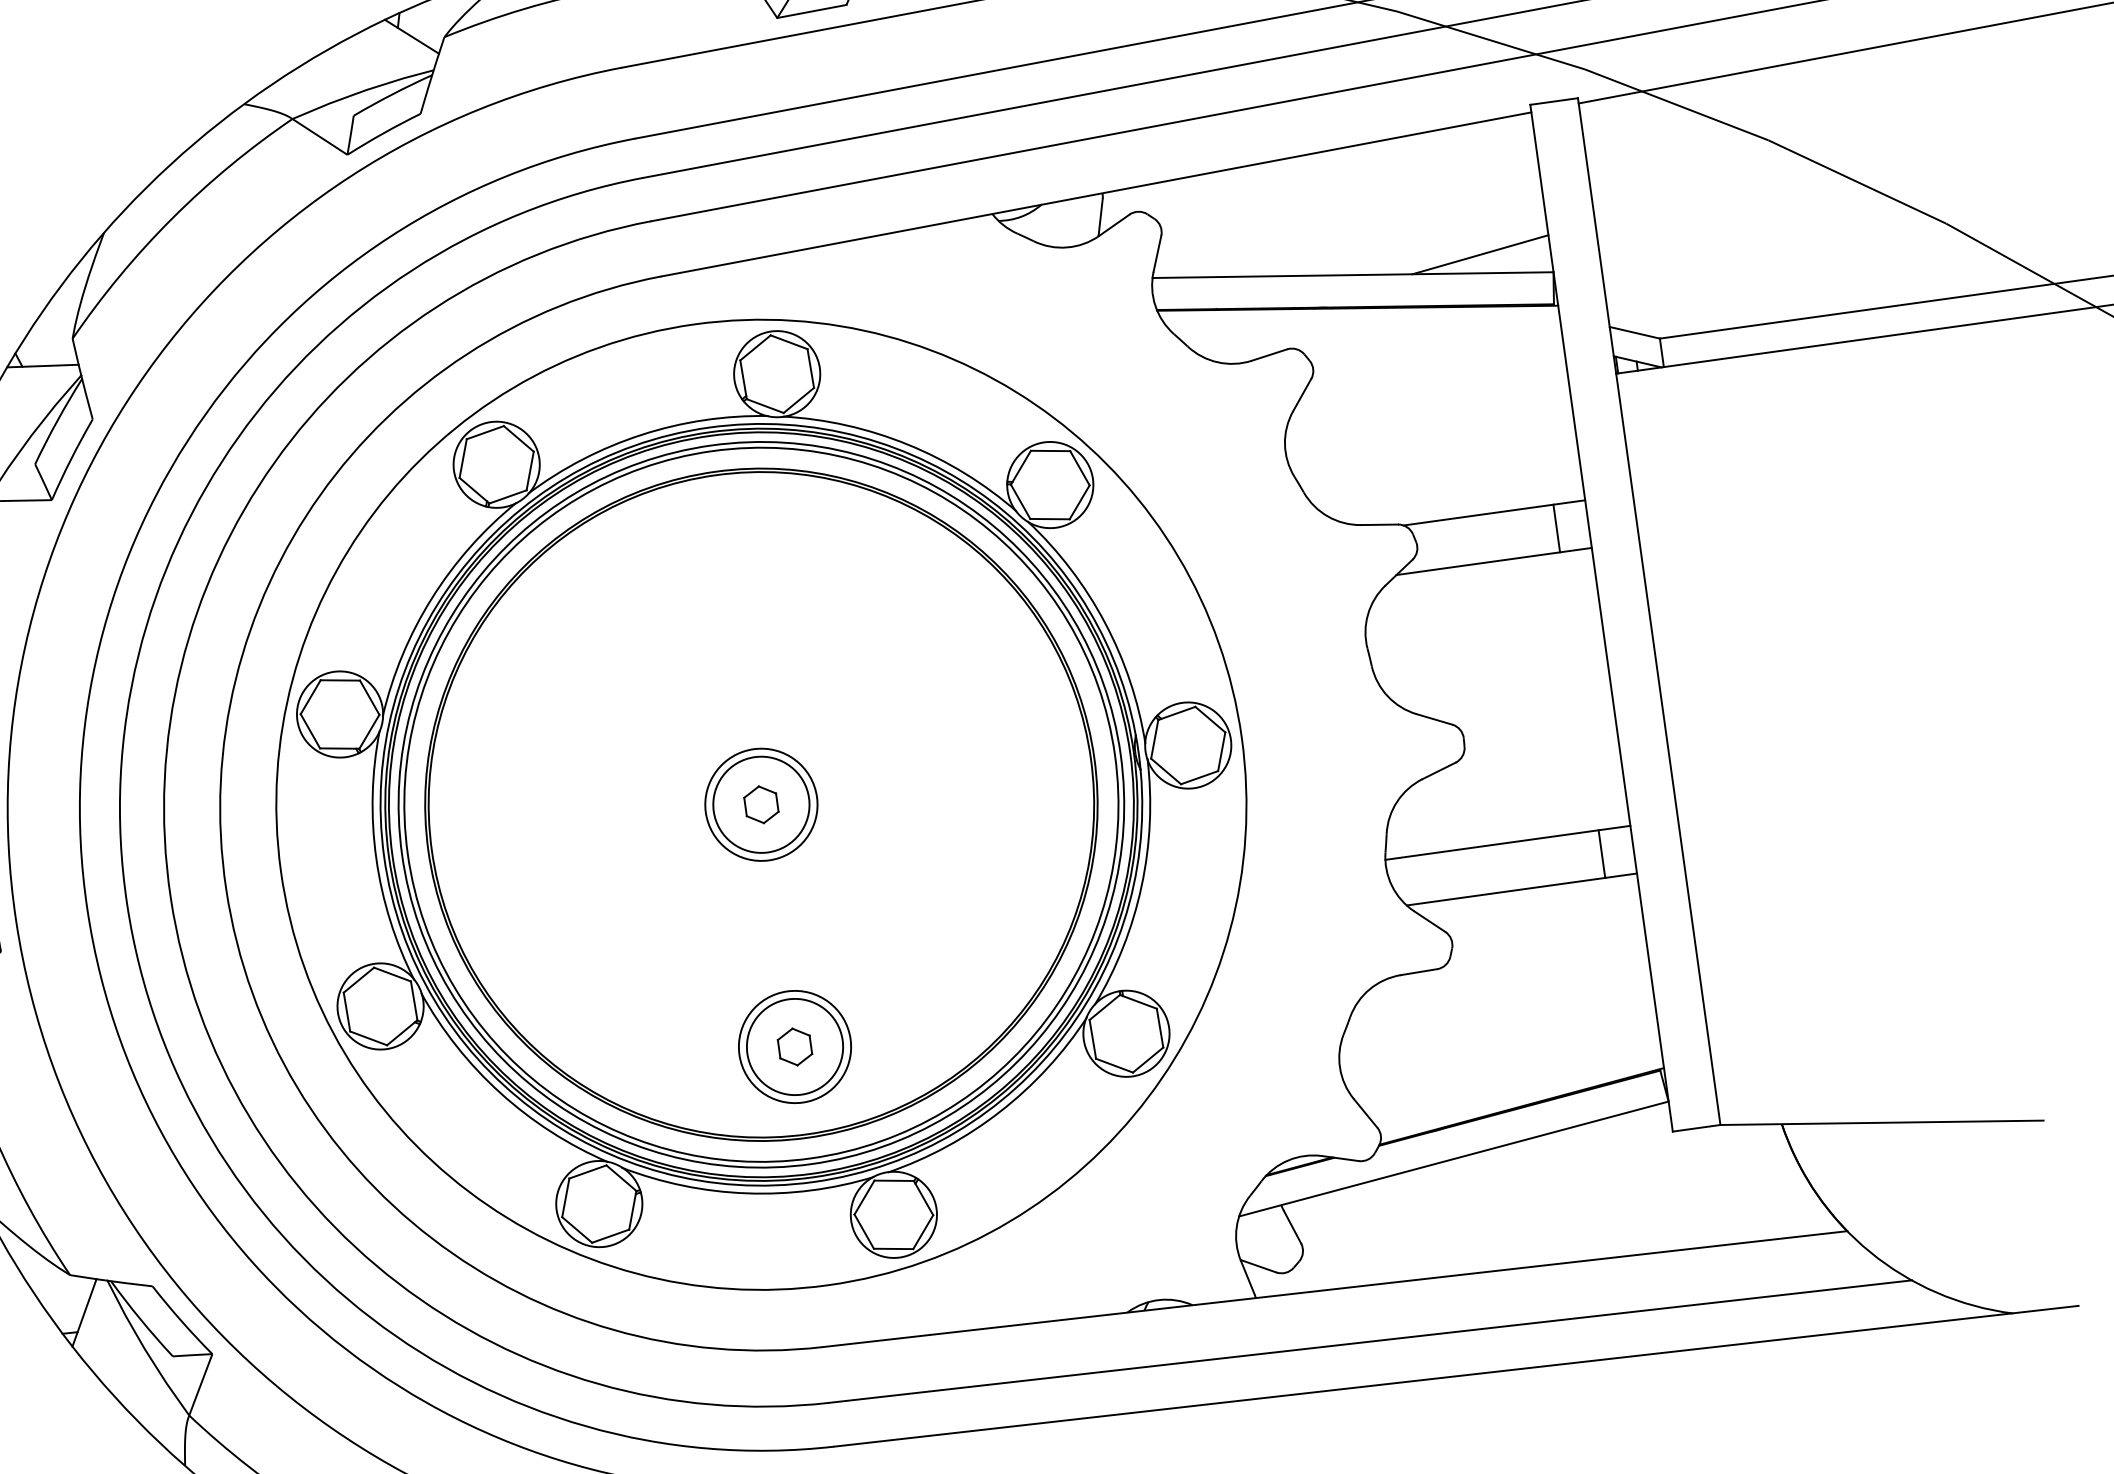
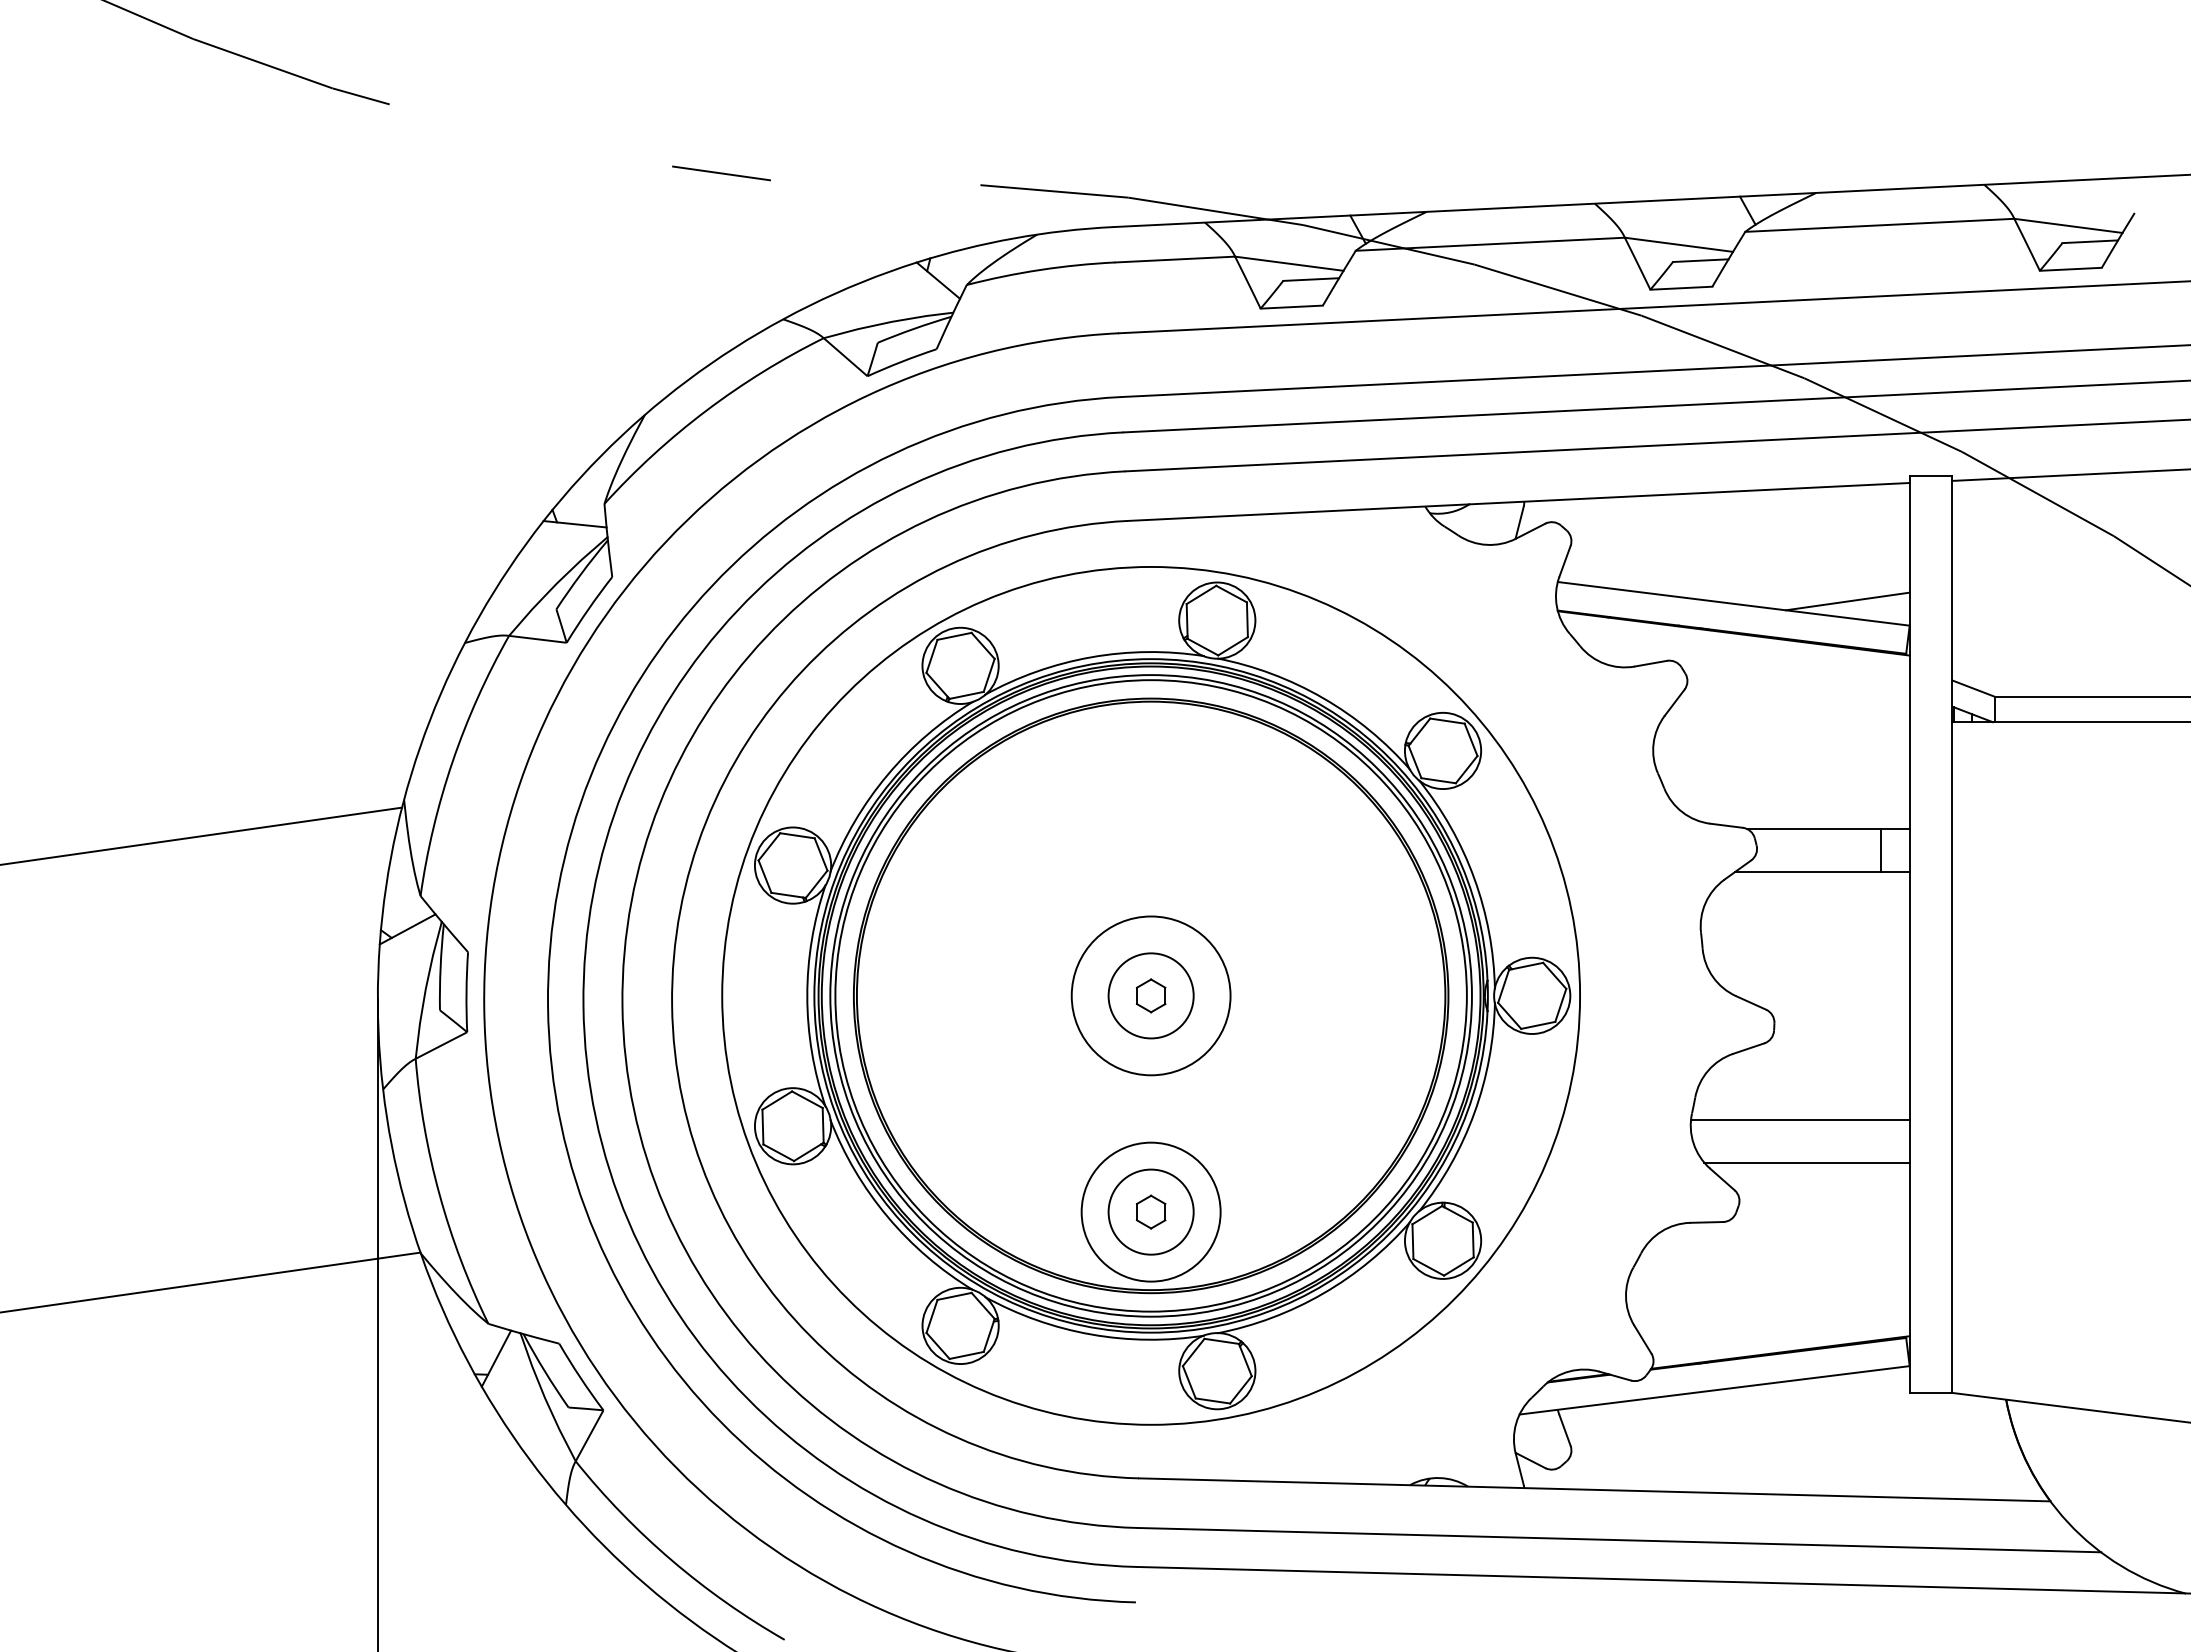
circle: (760, 804) -> (1150, 995), size x1.6
line: (1601, 853) -> (1881, 1140), removed
circle: (794, 1046) -> (1150, 1211), size x1.4

